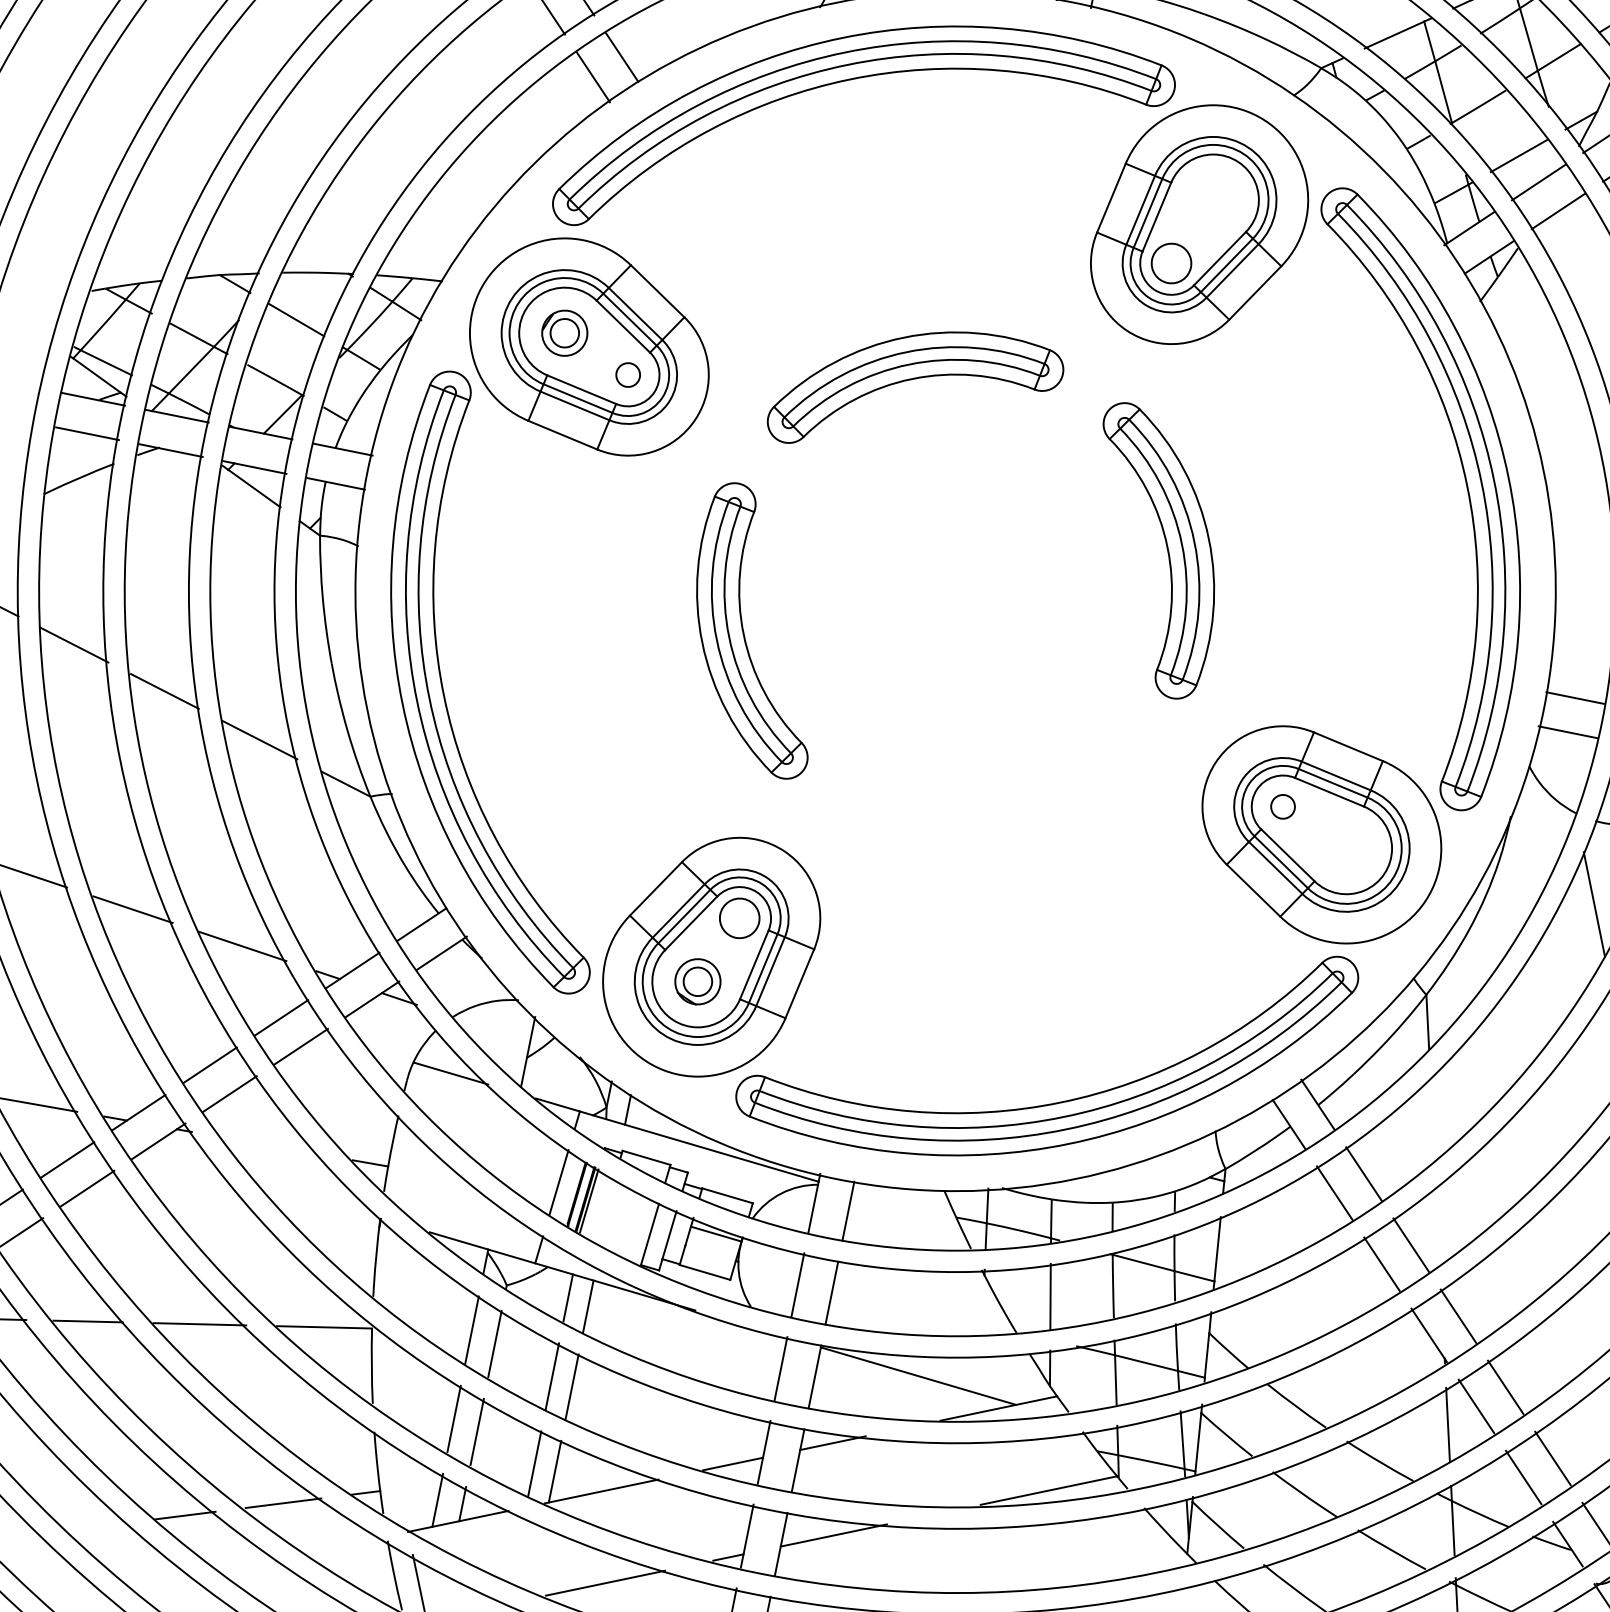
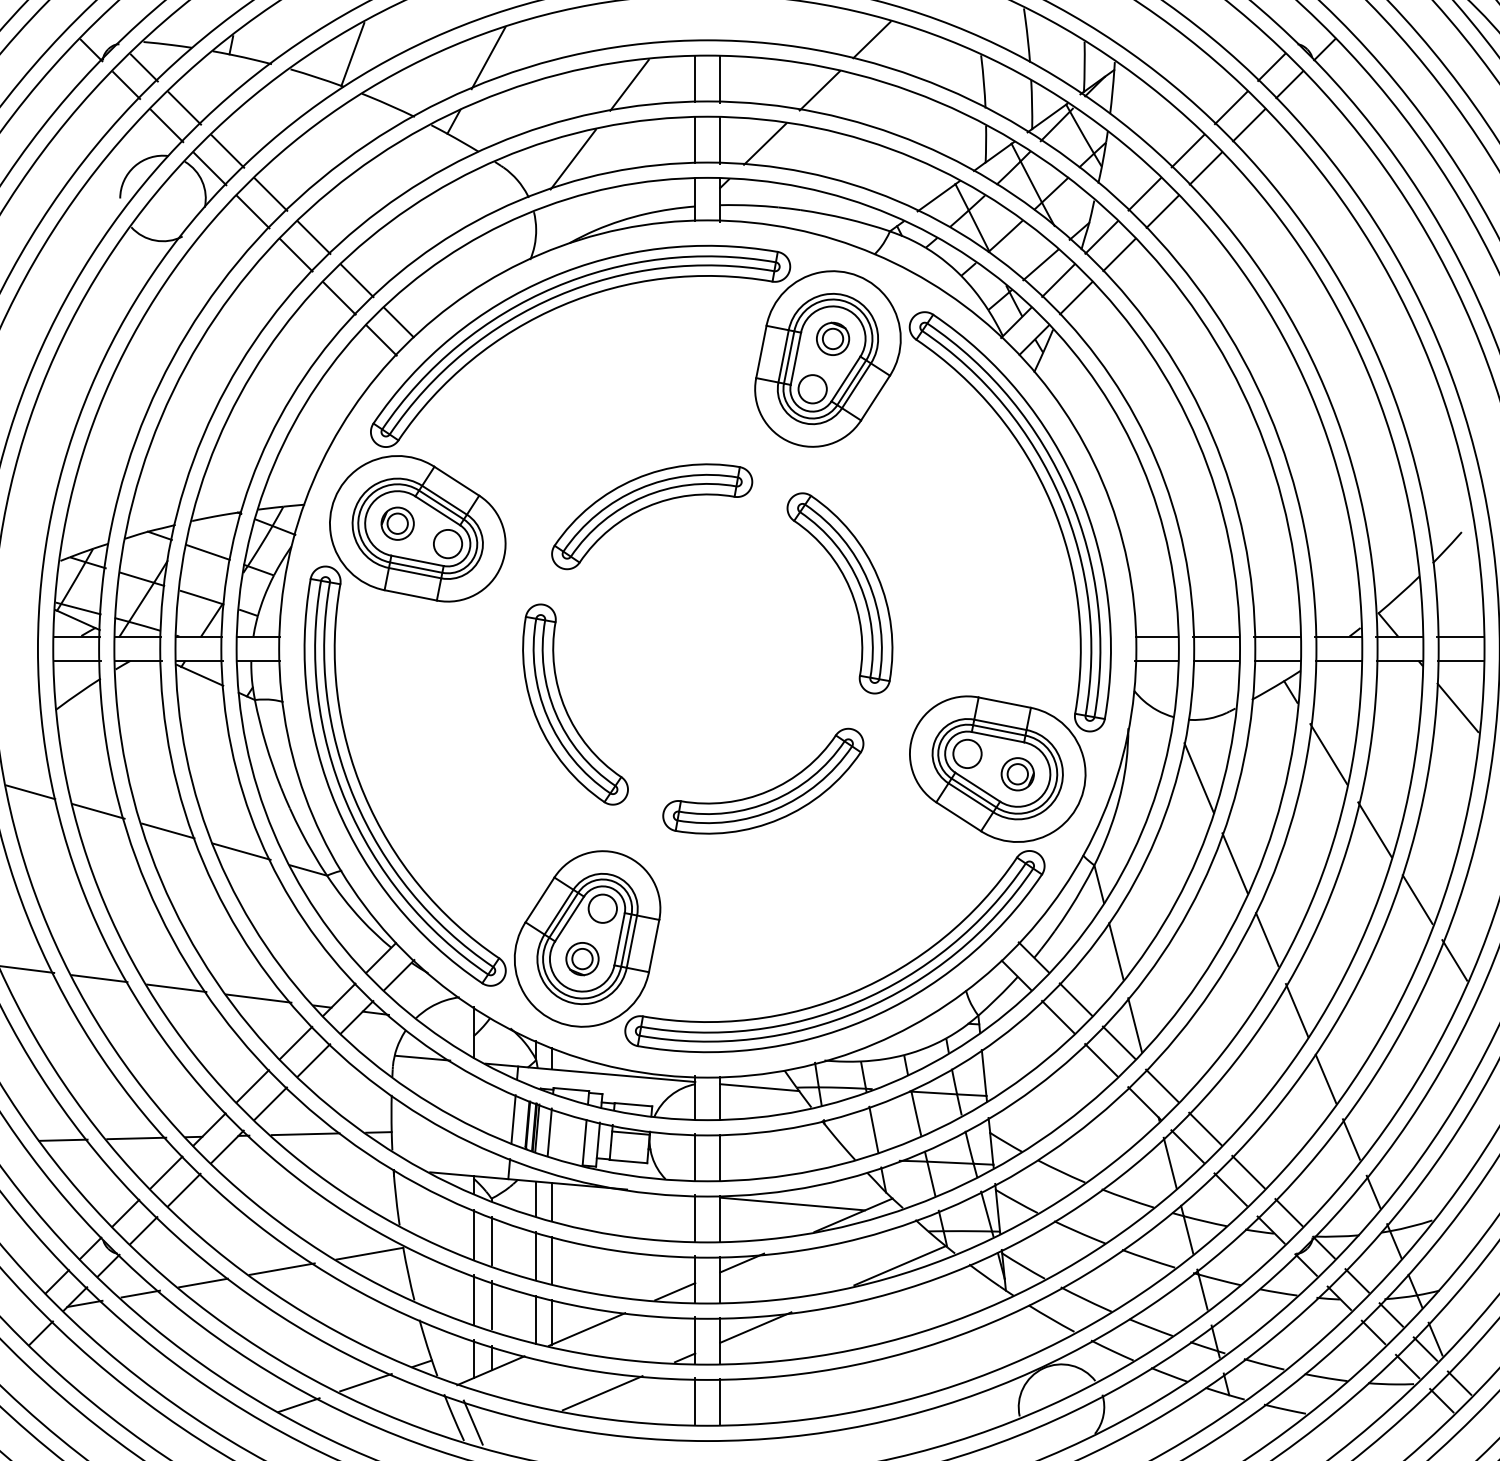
part: (1214, 199) -> (833, 338), added
circle: (627, 374) -> (447, 543), size x1.67
part: (997, 801) -> (766, 790), added
circle: (1283, 806) -> (967, 753), size x1.67
part: (1345, 848) -> (1017, 774), added
line: (1432, 1119) -> (1116, 951), added
line: (269, 1145) -> (305, 1134), added
line: (905, 1207) -> (759, 1087), added
line: (604, 1209) -> (549, 1131), added
line: (1438, 1226) -> (1135, 1025), added

